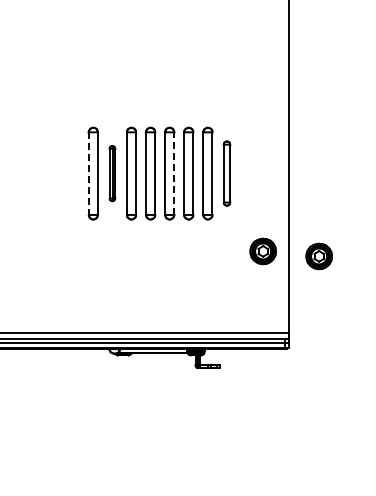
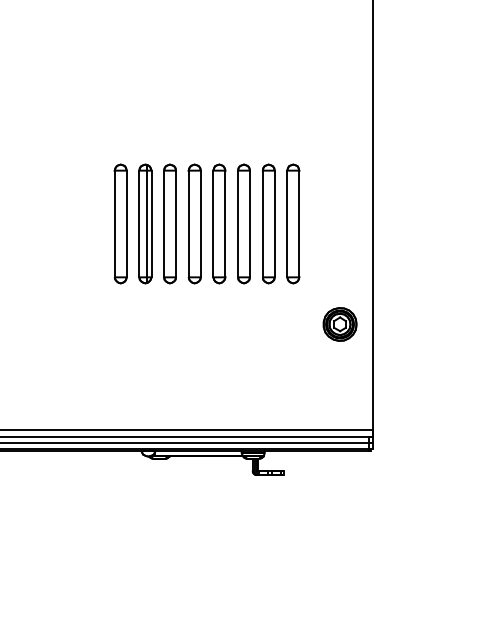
part: (112, 173) -> (145, 223), size x1.67
line: (174, 173) -> (225, 223), dashed -> solid
part: (226, 173) -> (292, 223), size x1.43
line: (88, 174) -> (114, 225), dashed -> solid
part: (318, 256) -> (411, 330), removed

